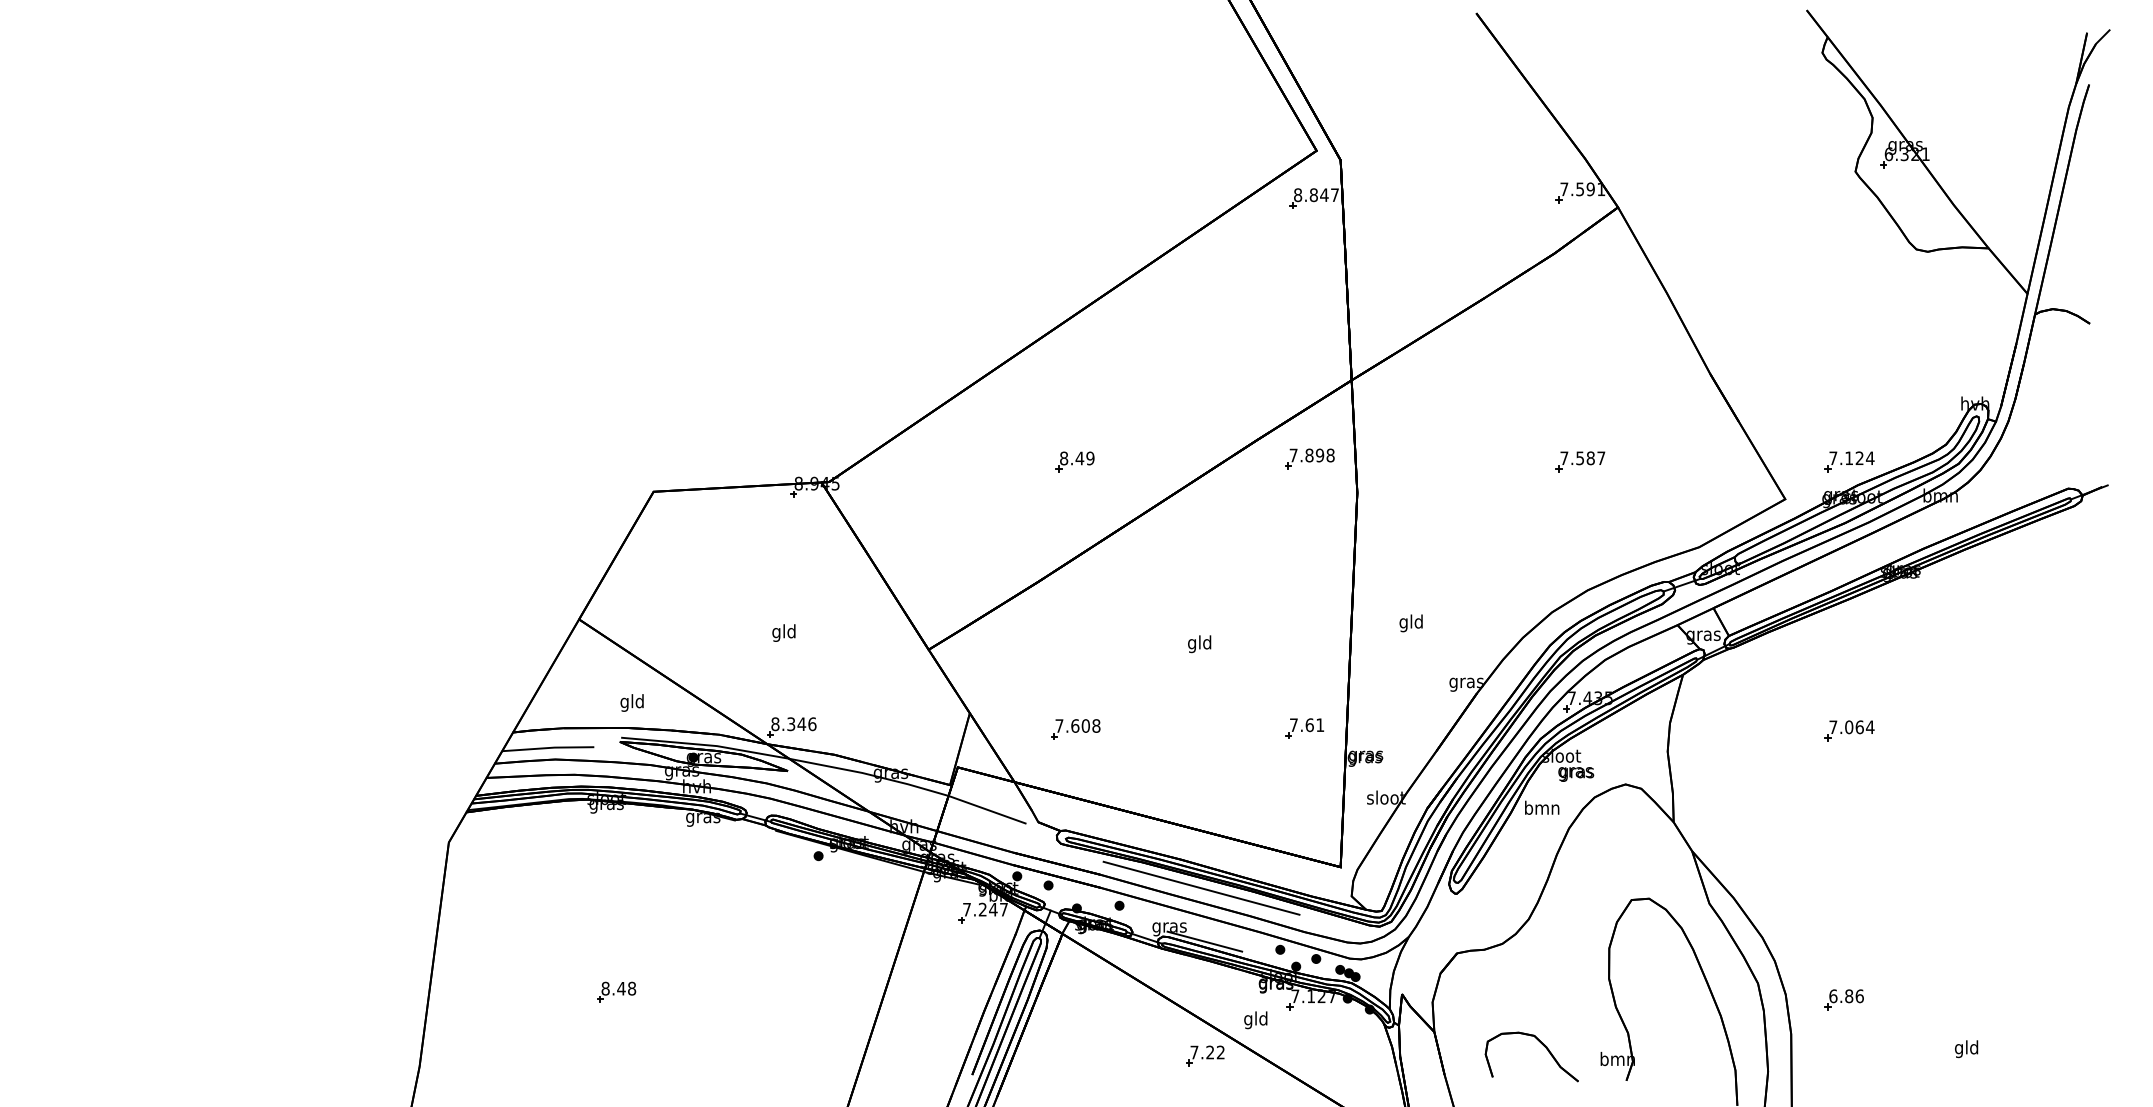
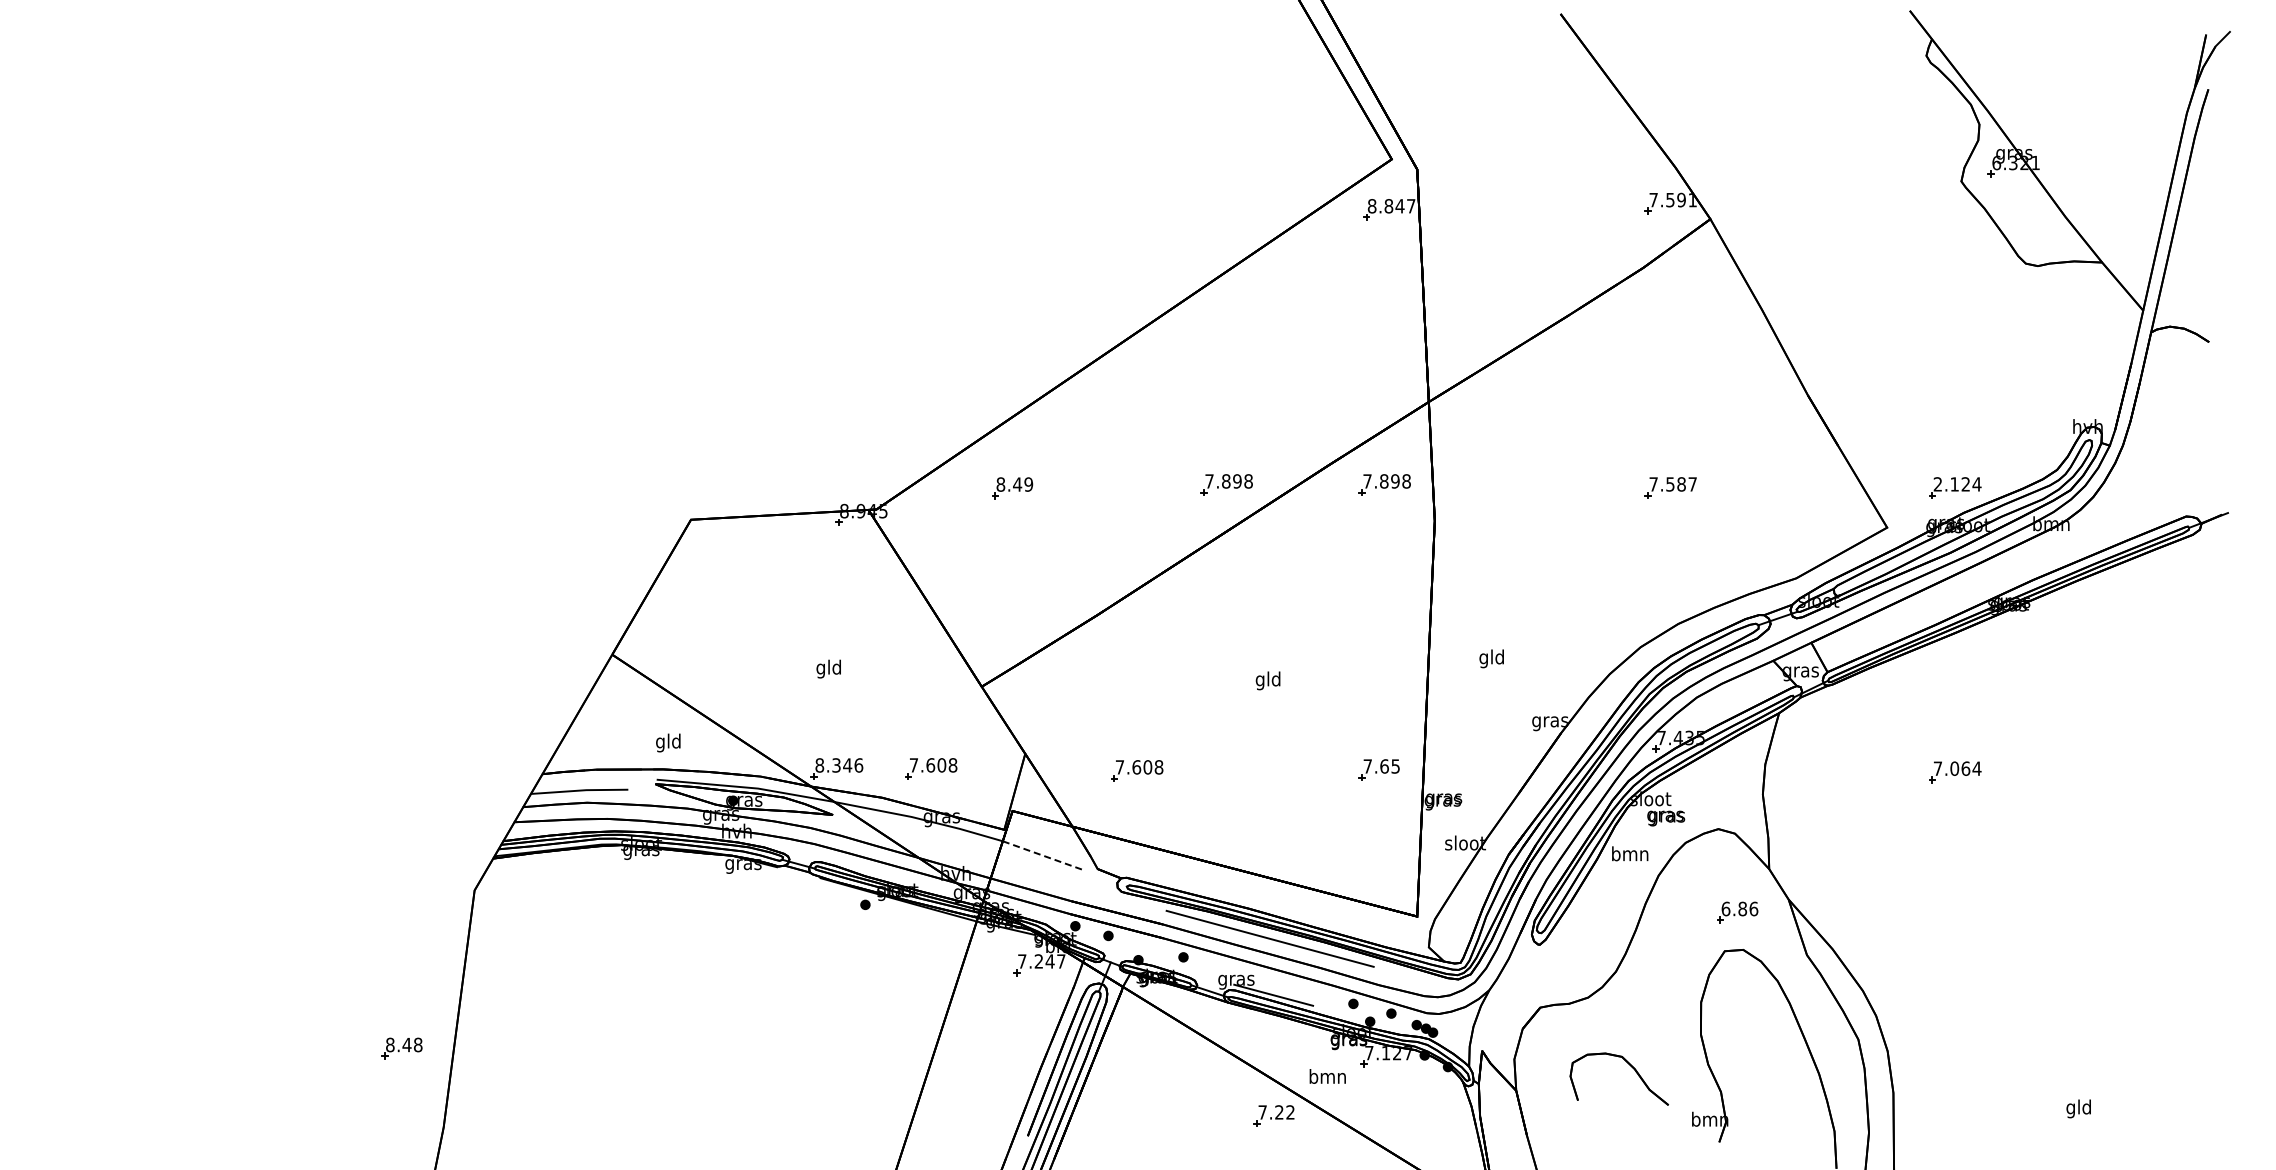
part: (1160, 458) -> (1226, 484), added
text: (1832, 458) -> (1937, 484), 7.124 -> 2.124
part: (1075, 462) -> (1012, 488), moved
text: (1320, 725) -> (1395, 766), 7.61 -> 7.65
part: (881, 727) -> (931, 768), added
line: (987, 809) -> (1043, 855), solid -> dashed
part: (616, 992) -> (401, 1048), moved
part: (1844, 999) -> (1737, 912), moved
text: (1255, 1020) -> (1327, 1078), gld -> bmn
part: (1542, 1044) -> (1630, 1066), moved

